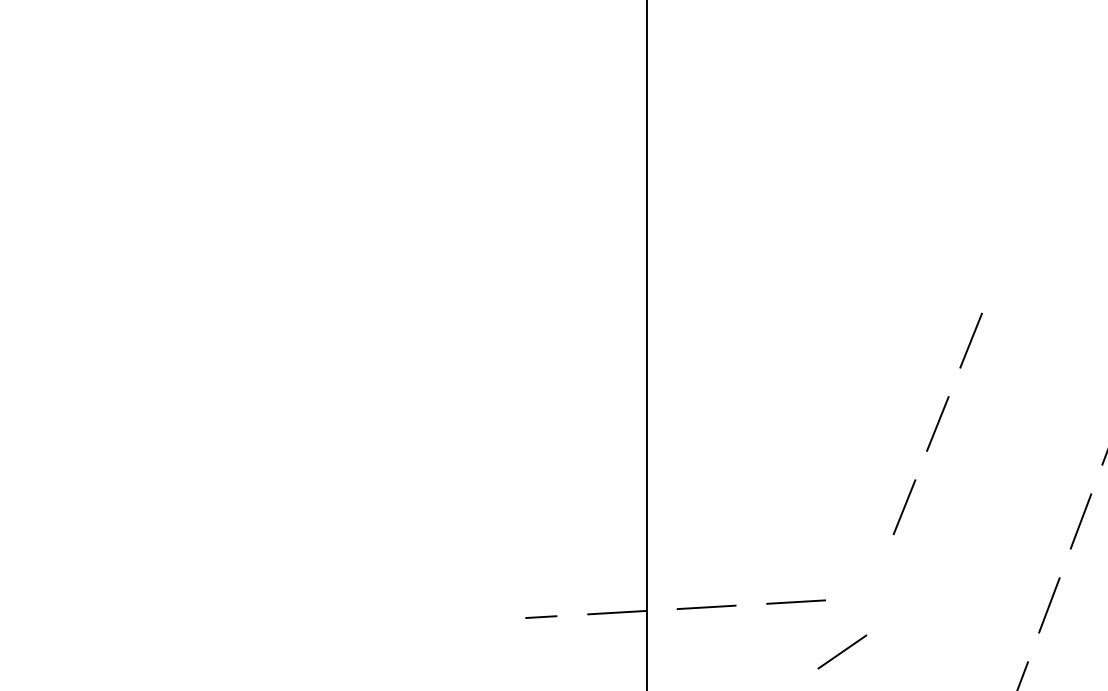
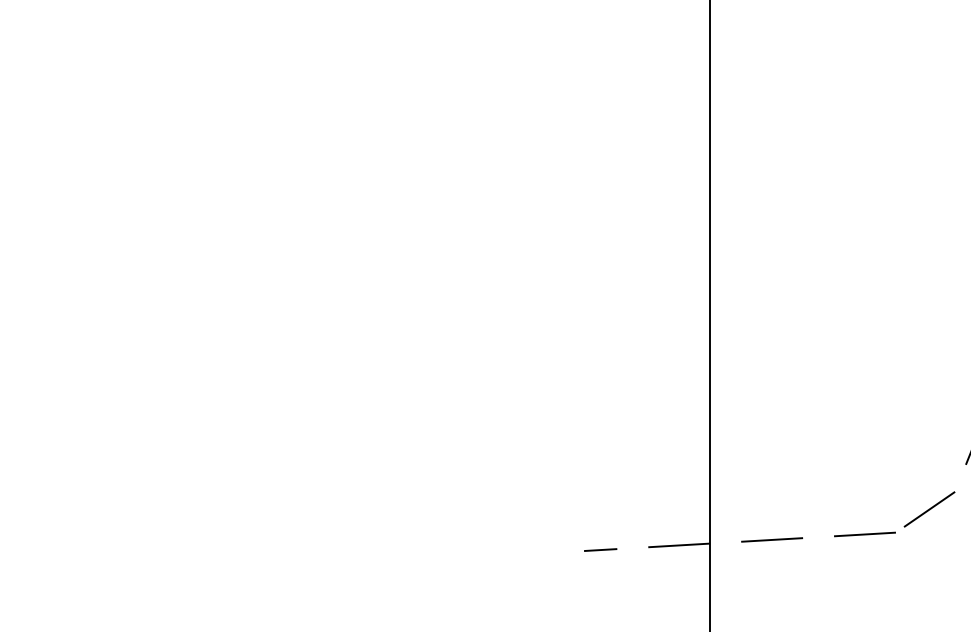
line: (842, 651) -> (929, 508), moved

